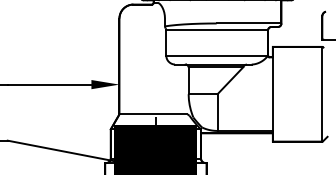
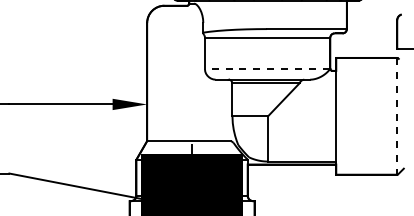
line: (216, 56) -> (266, 69), solid -> dashed
line: (321, 94) -> (396, 116), solid -> dashed

